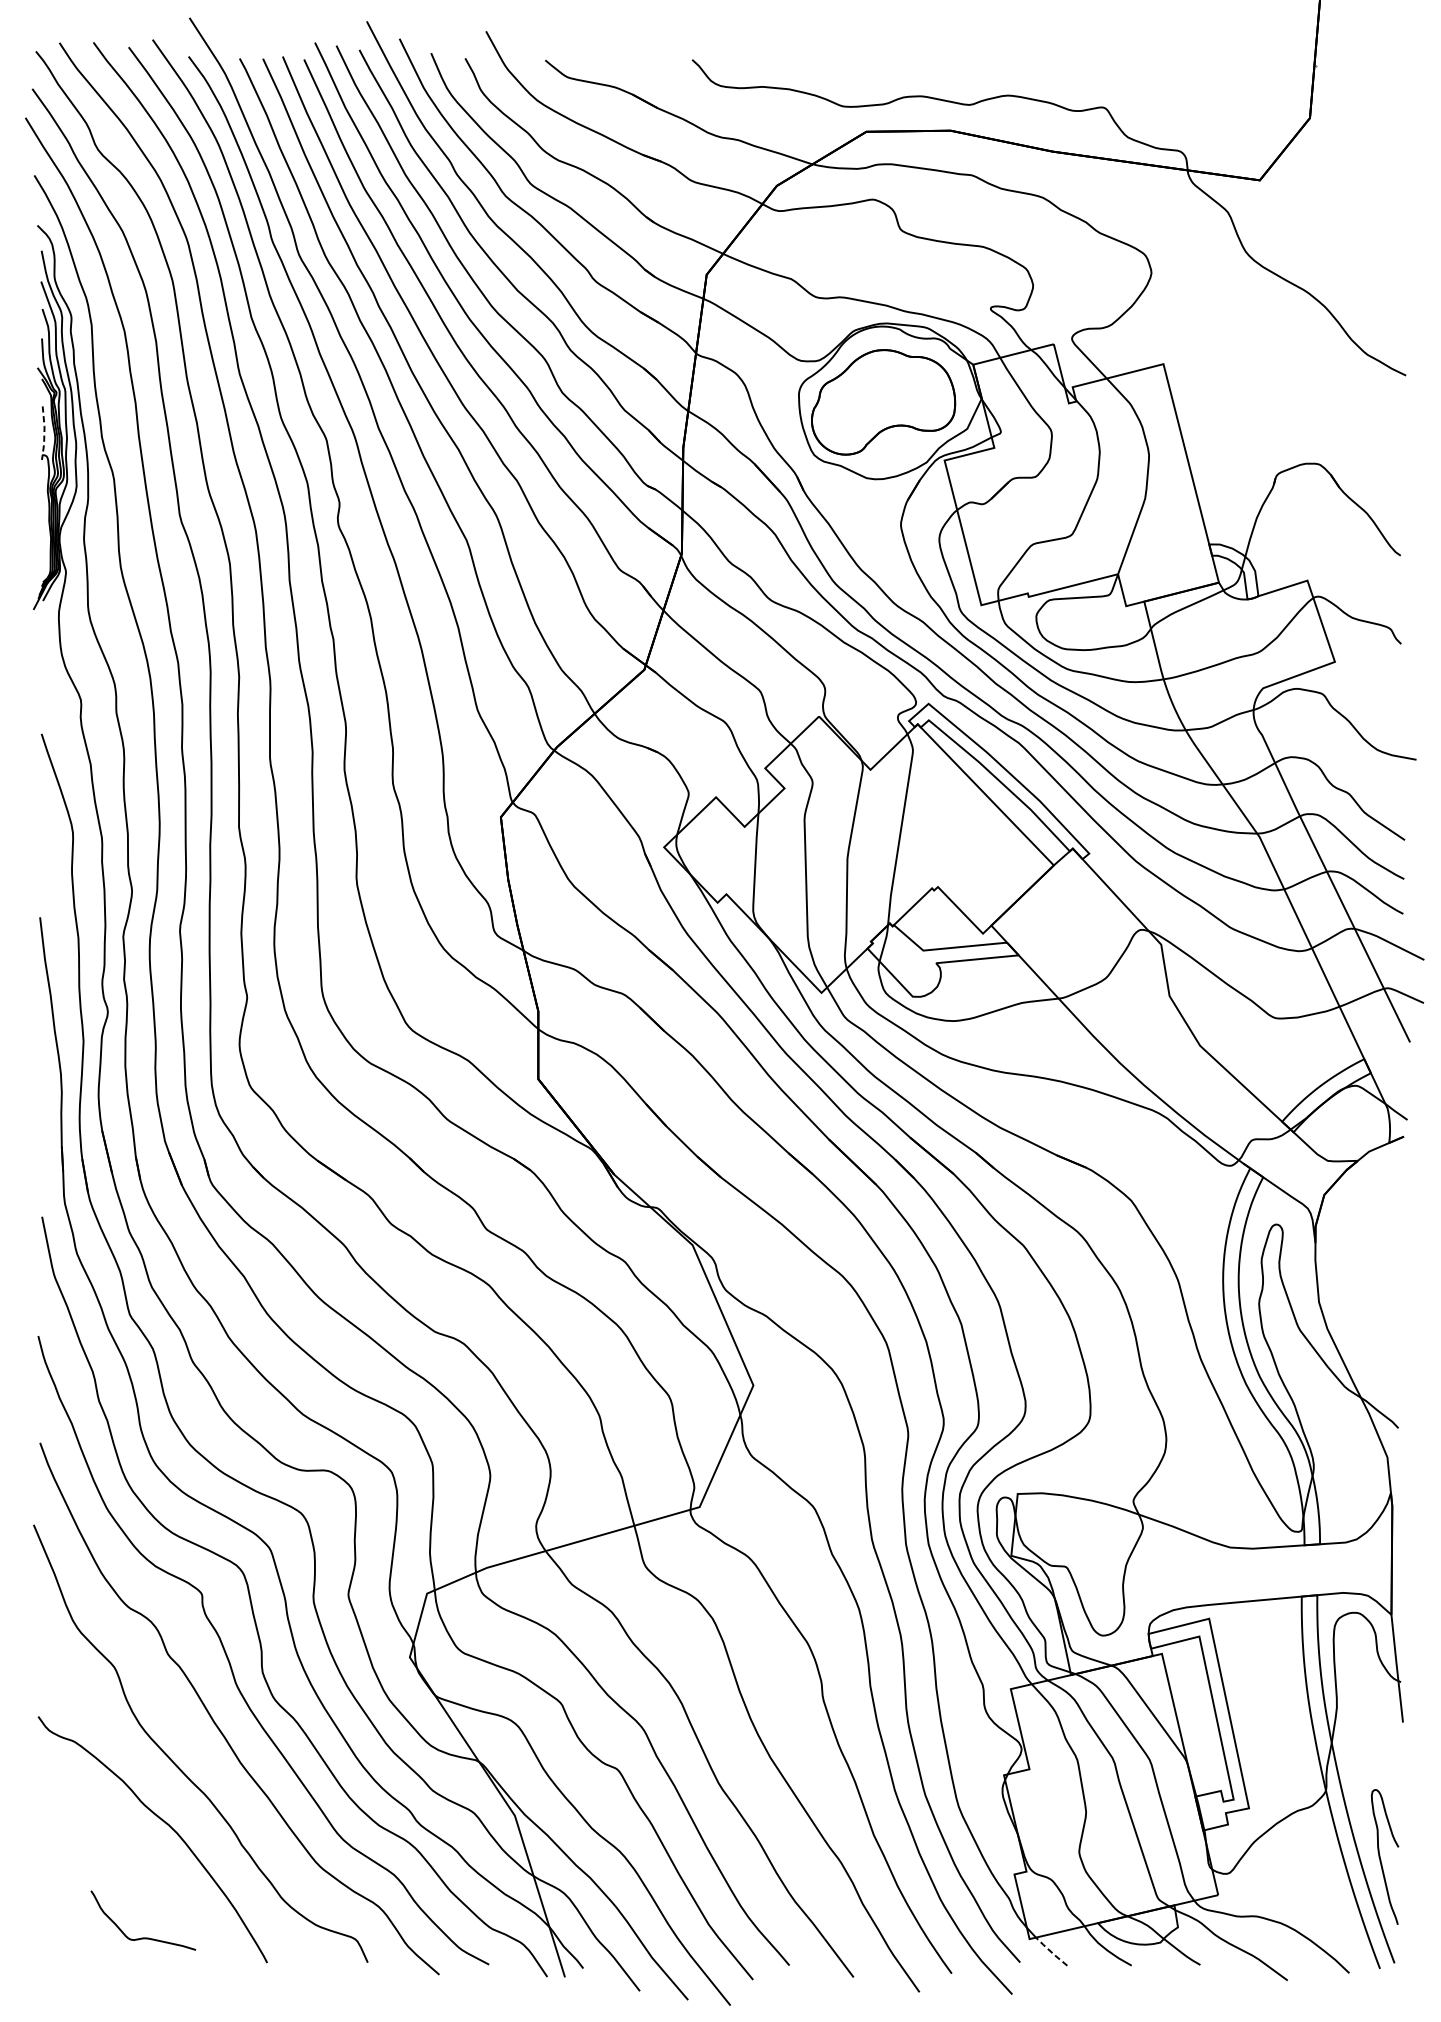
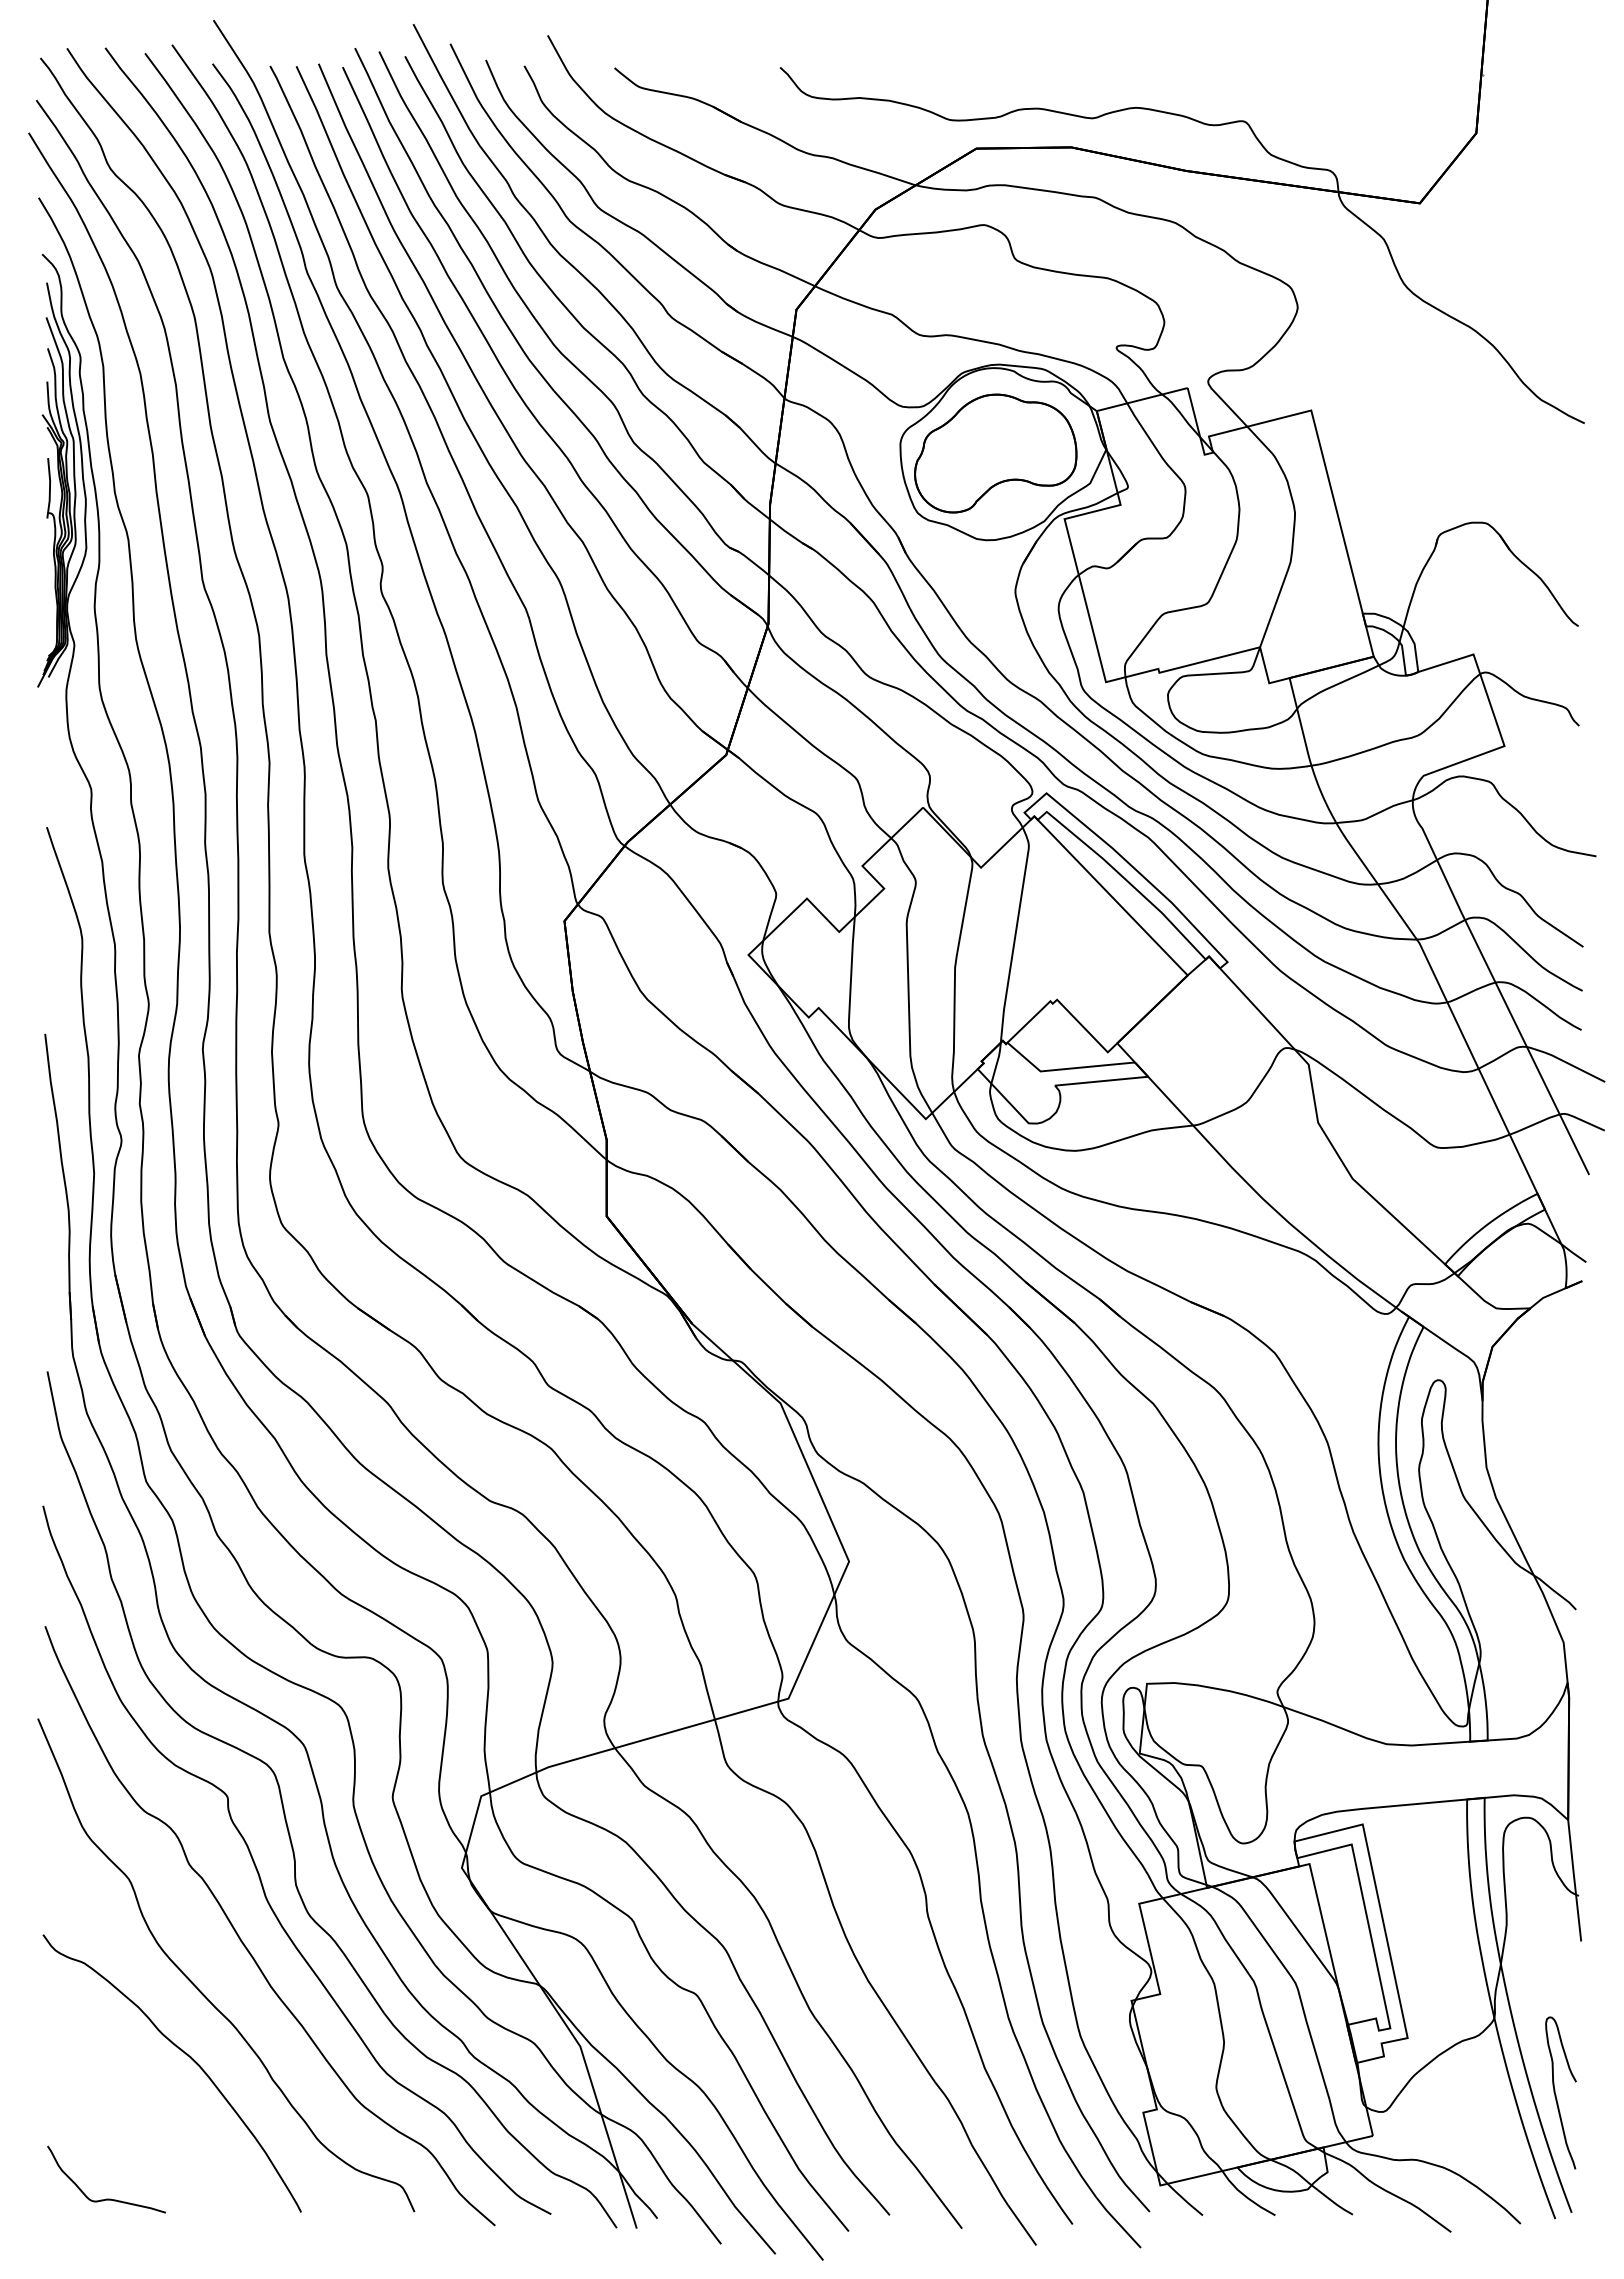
line: (43, 433) -> (49, 488), dashed -> solid
curve: (143, 1937) -> (106, 2198), moved
line: (1051, 1952) -> (1184, 2200), dashed -> solid

